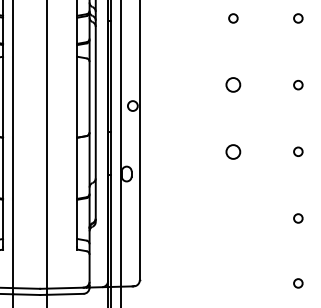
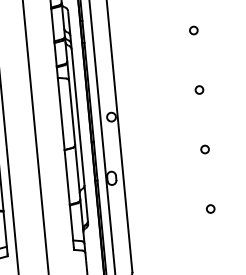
circle: (233, 85) -> (199, 90), size x0.62
circle: (233, 151) -> (205, 149), size x0.62
circle: (233, 218) -> (210, 209), added

